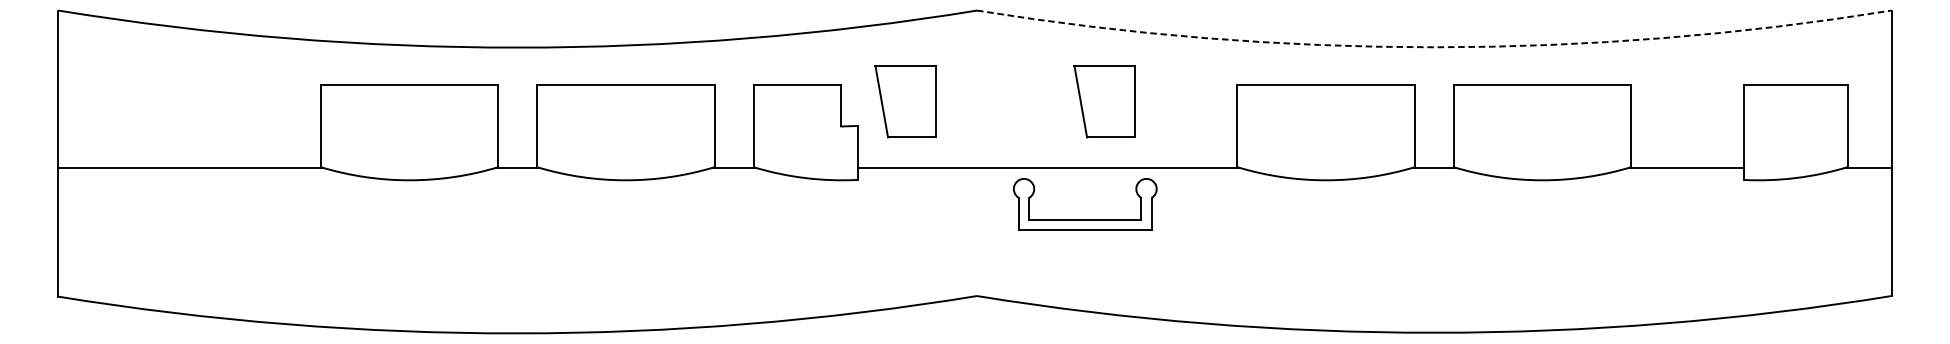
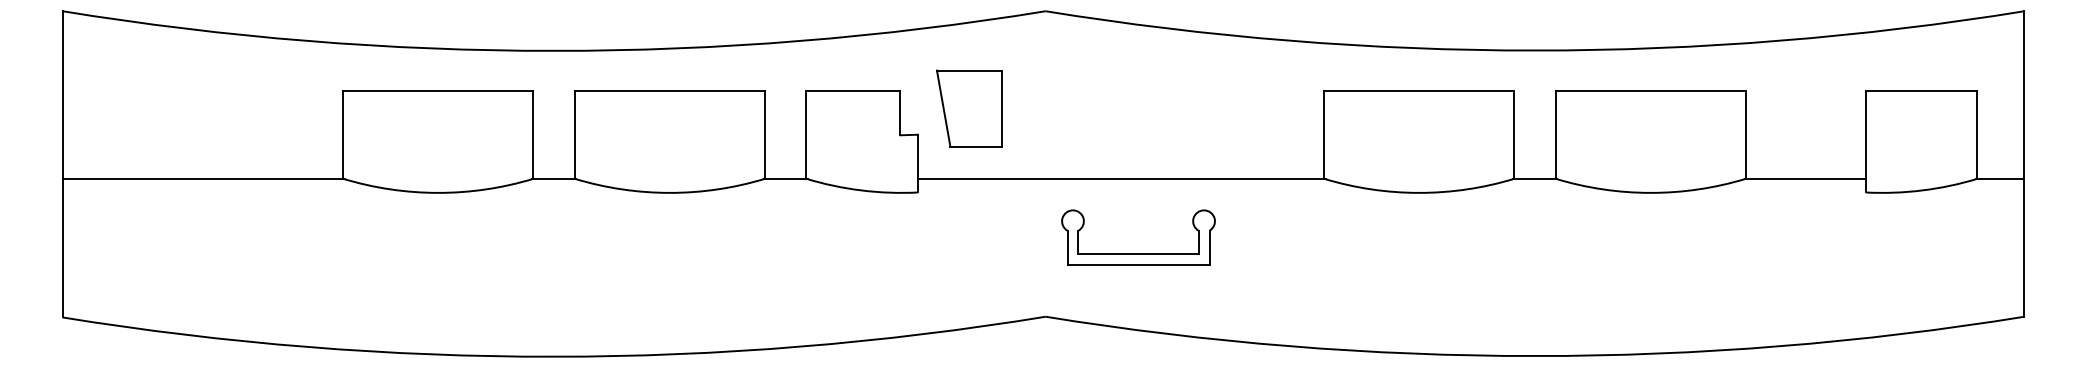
arc: (1434, 47) -> (1535, 50), dashed -> solid
part: (1104, 101) -> (1182, 108), removed
part: (1085, 219) -> (1138, 253), moved

